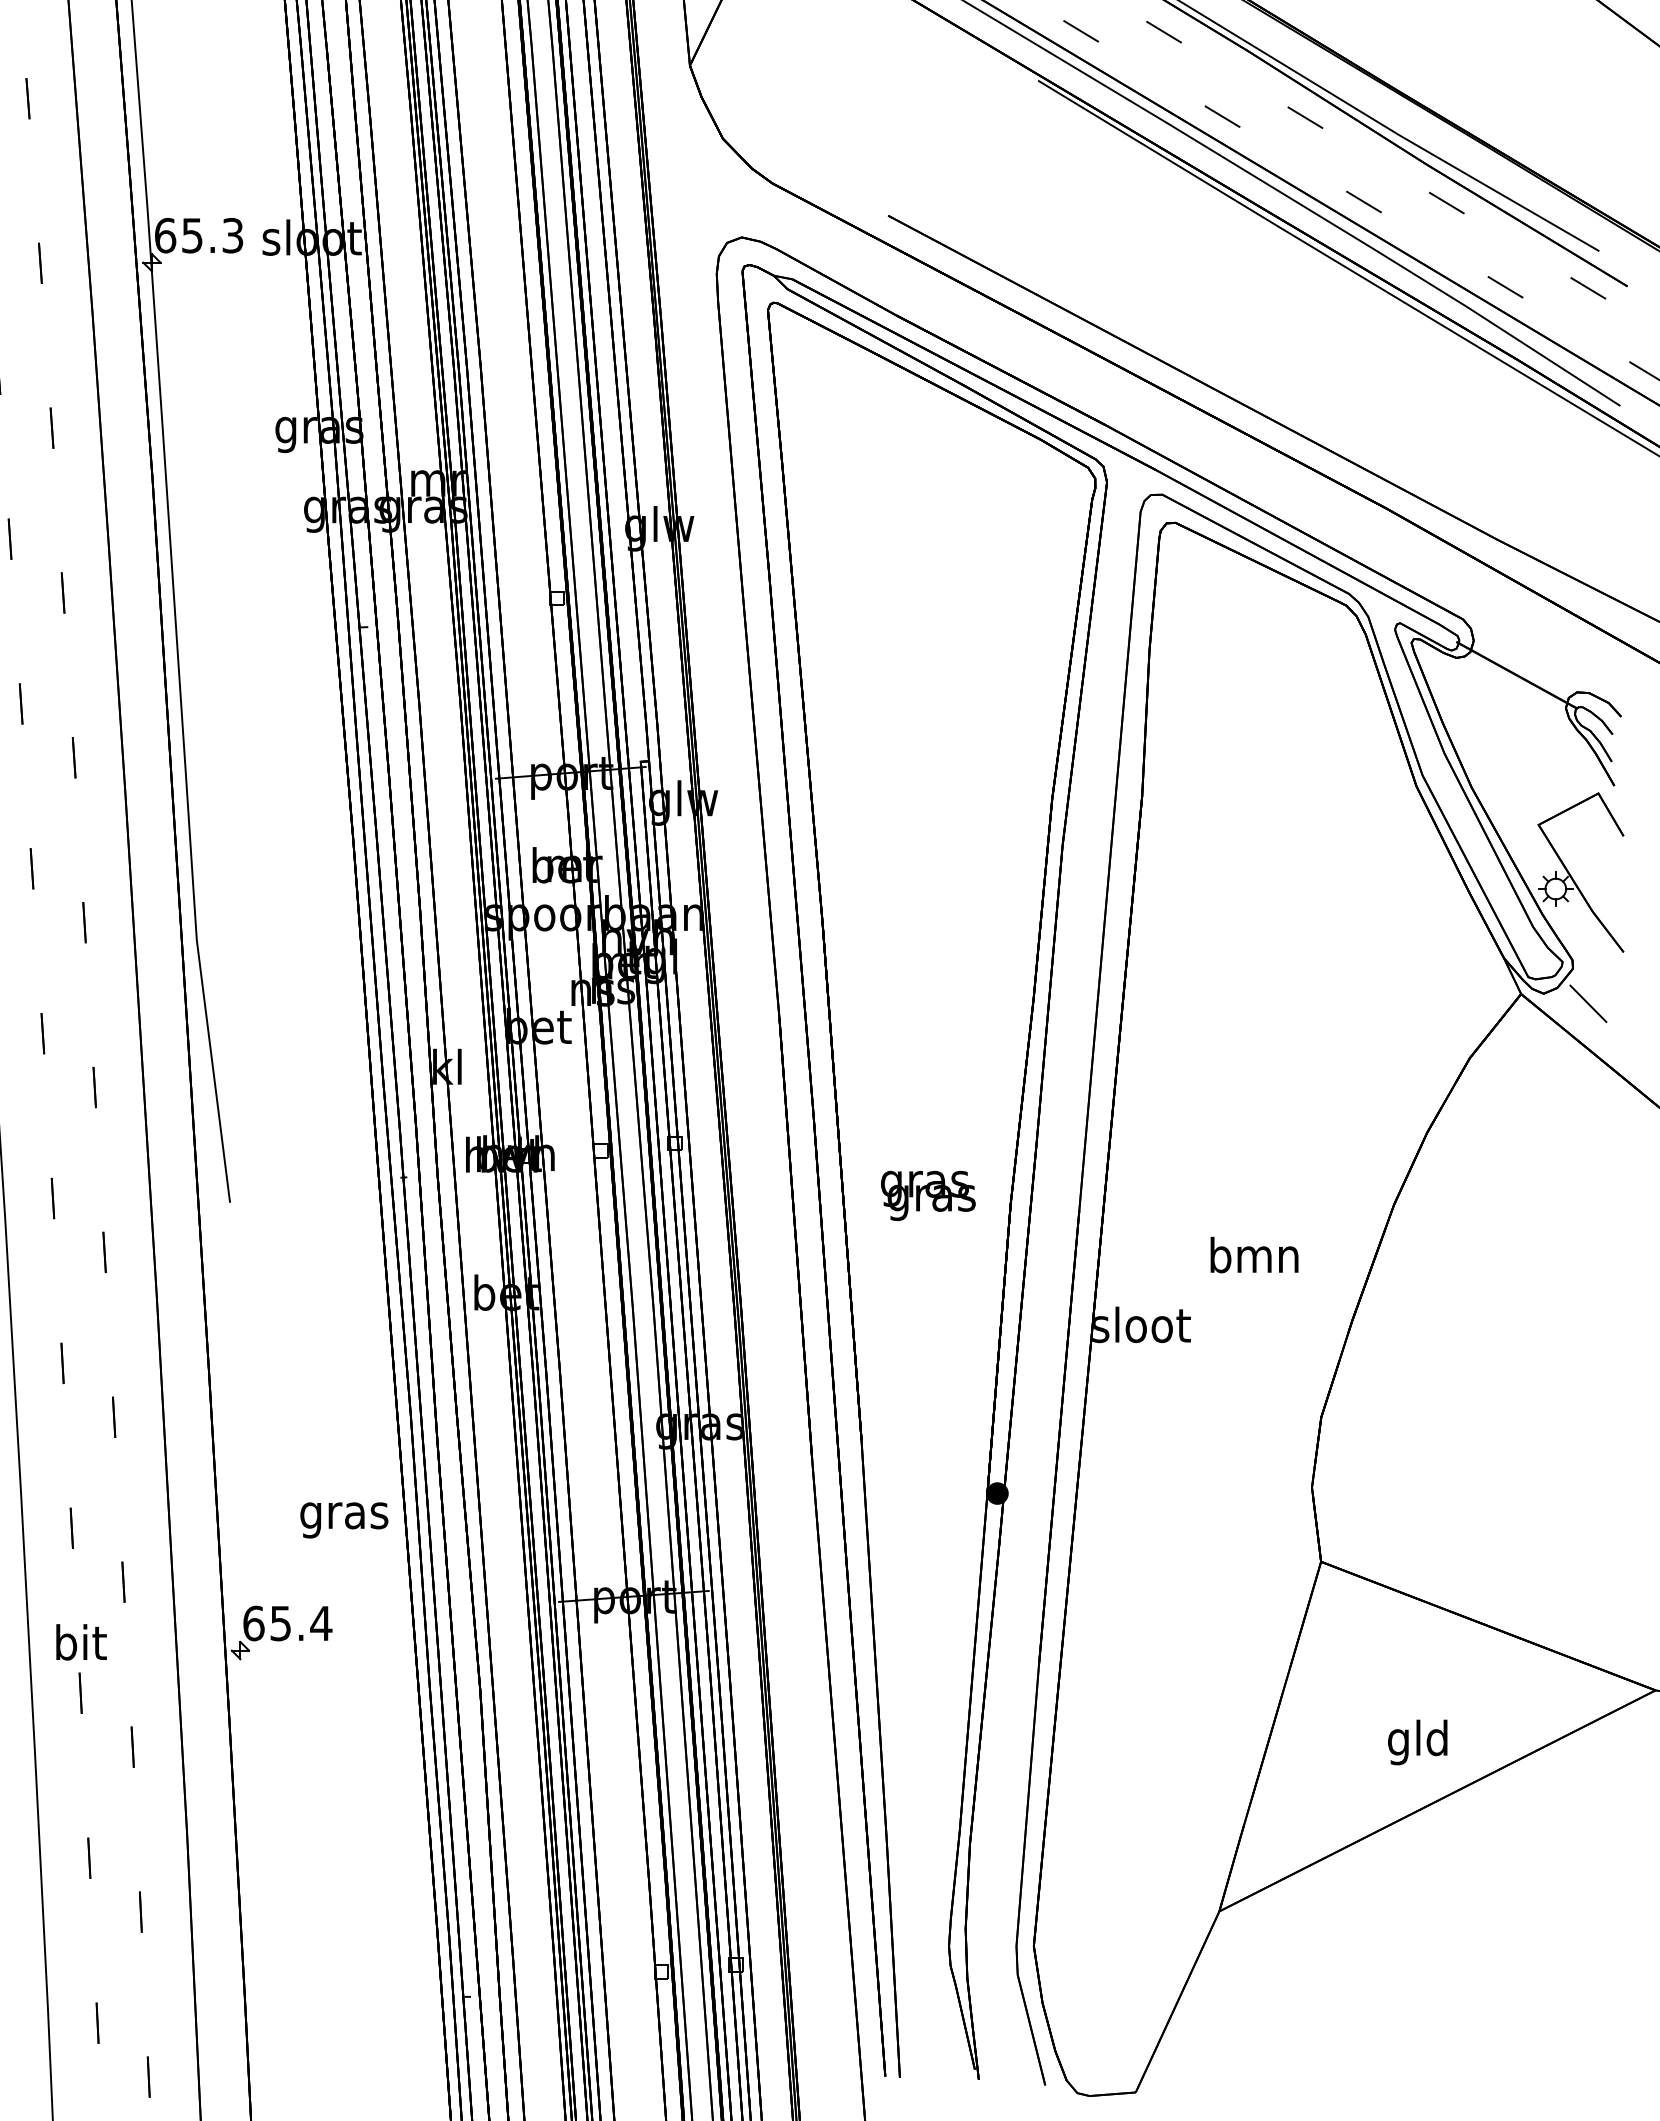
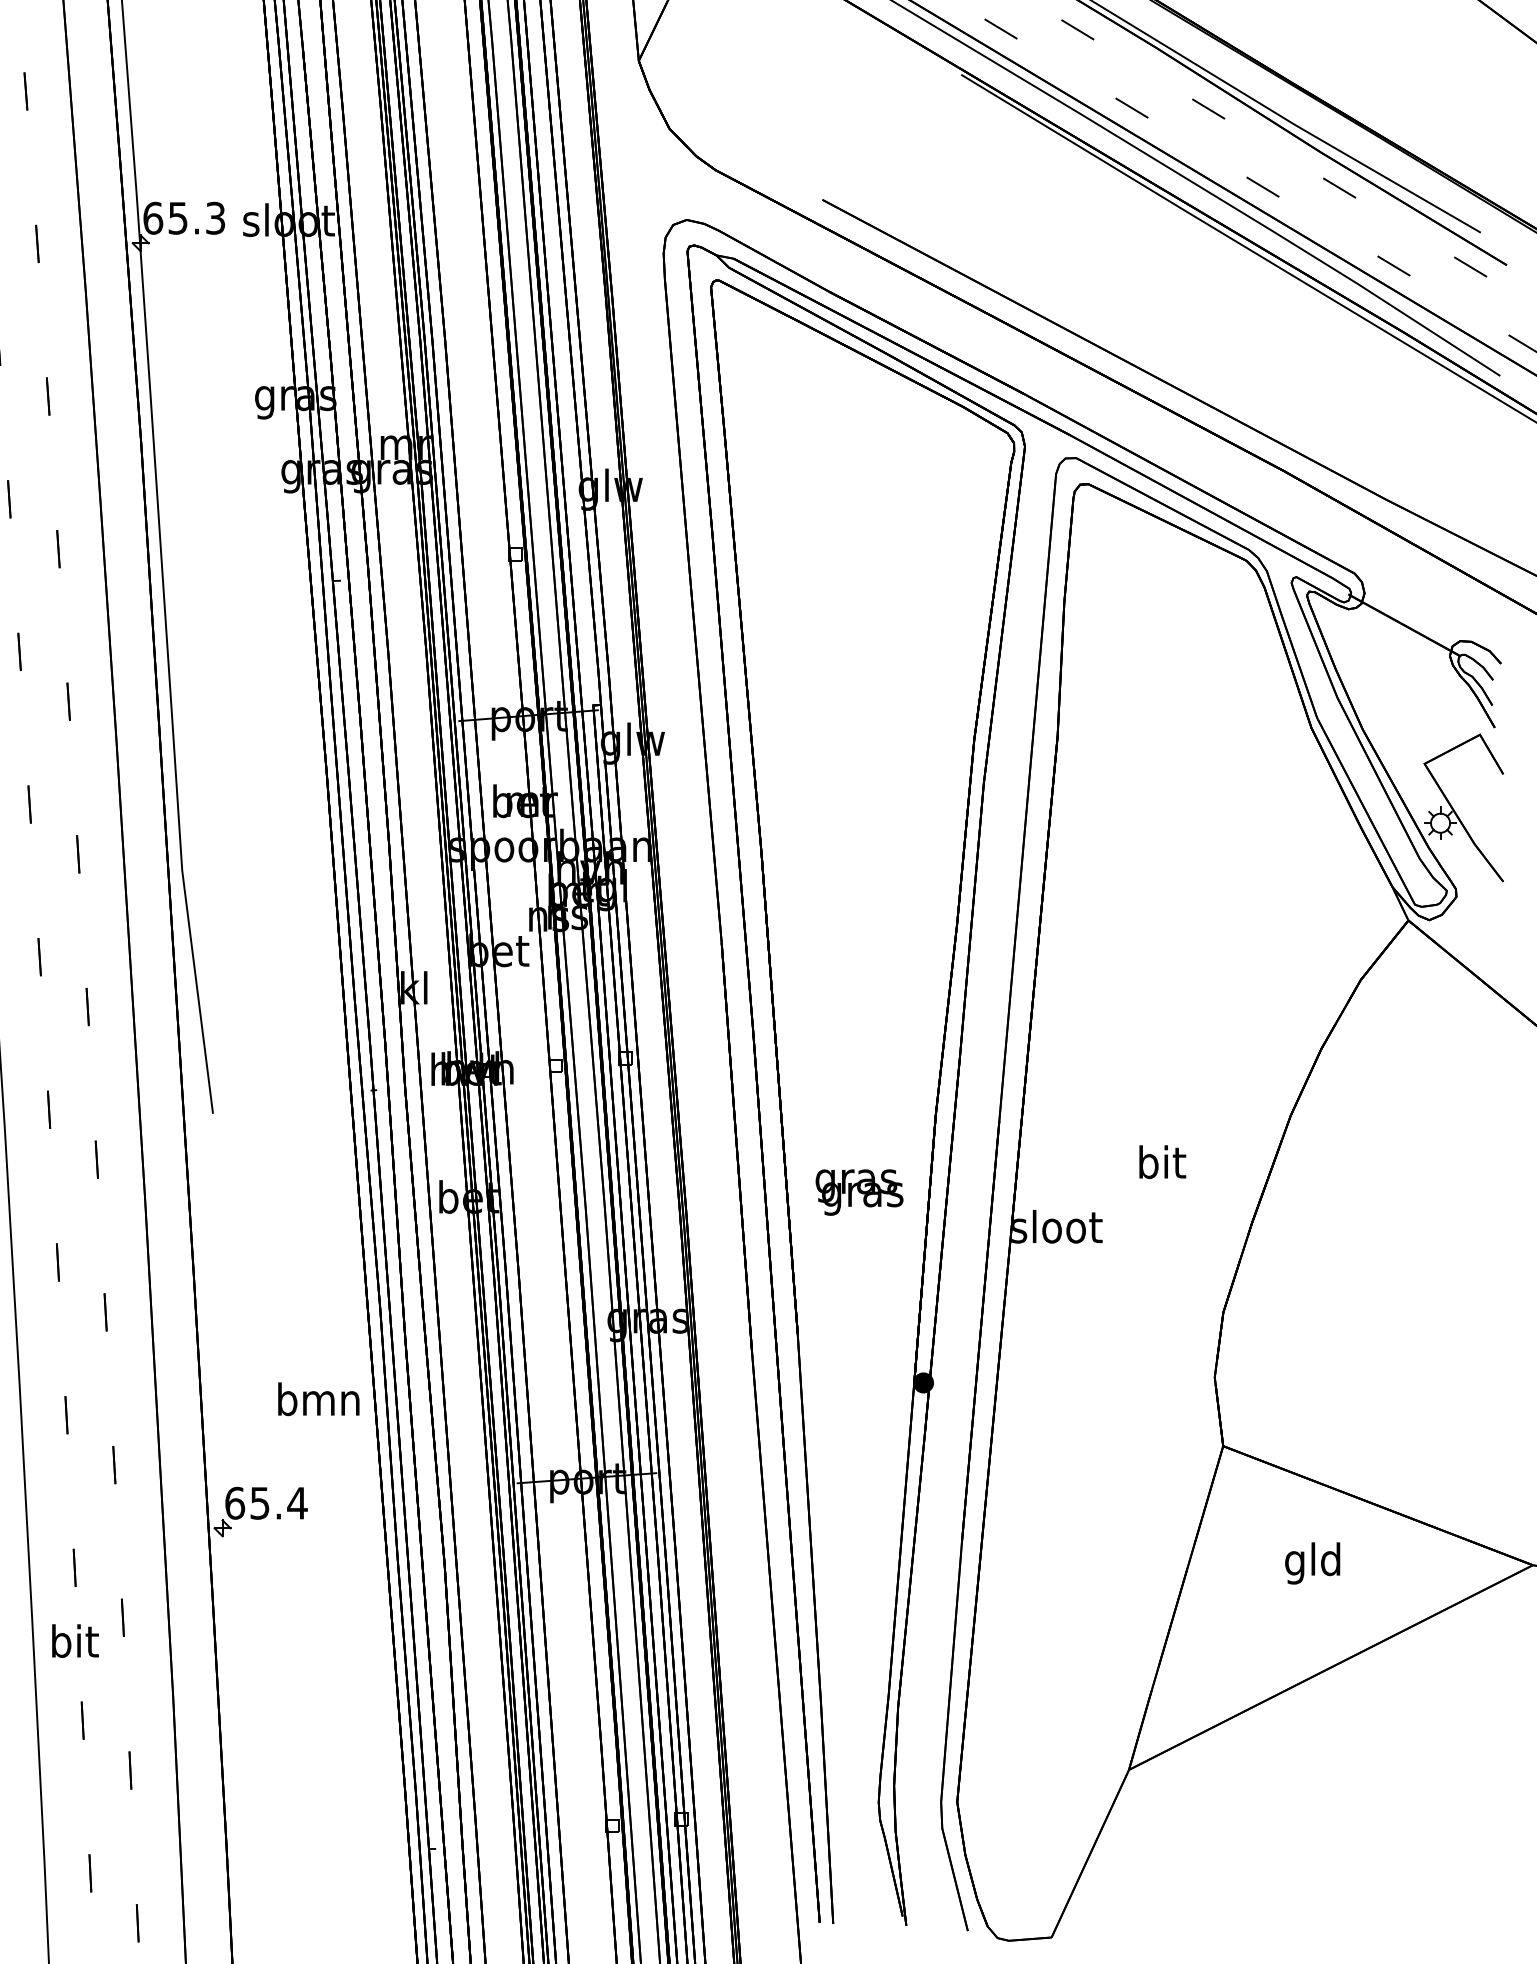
line: (1588, 1003) -> (1470, 929), removed
text: (928, 1195) -> (859, 1192), moved
text: (1254, 1254) -> (1161, 1161), bmn -> bit
text: (344, 1515) -> (318, 1403), gras -> bmn
text: (81, 1642) -> (75, 1641), moved
text: (1417, 1742) -> (1312, 1563), moved

